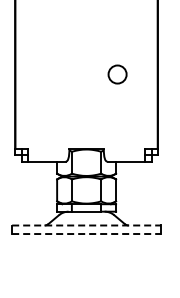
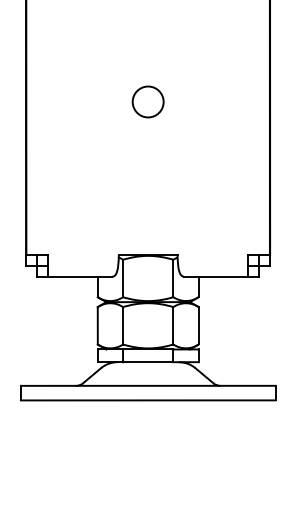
circle: (117, 74) -> (148, 101), moved
line: (87, 225) -> (149, 385), dashed -> solid
line: (87, 234) -> (149, 401), dashed -> solid

